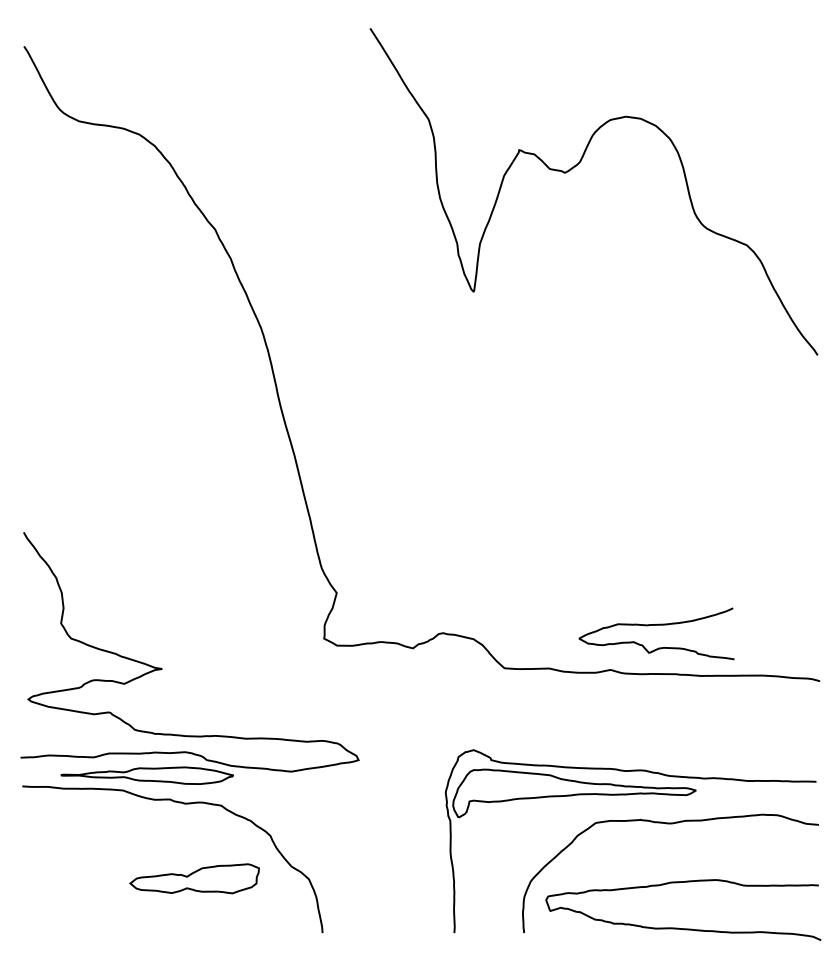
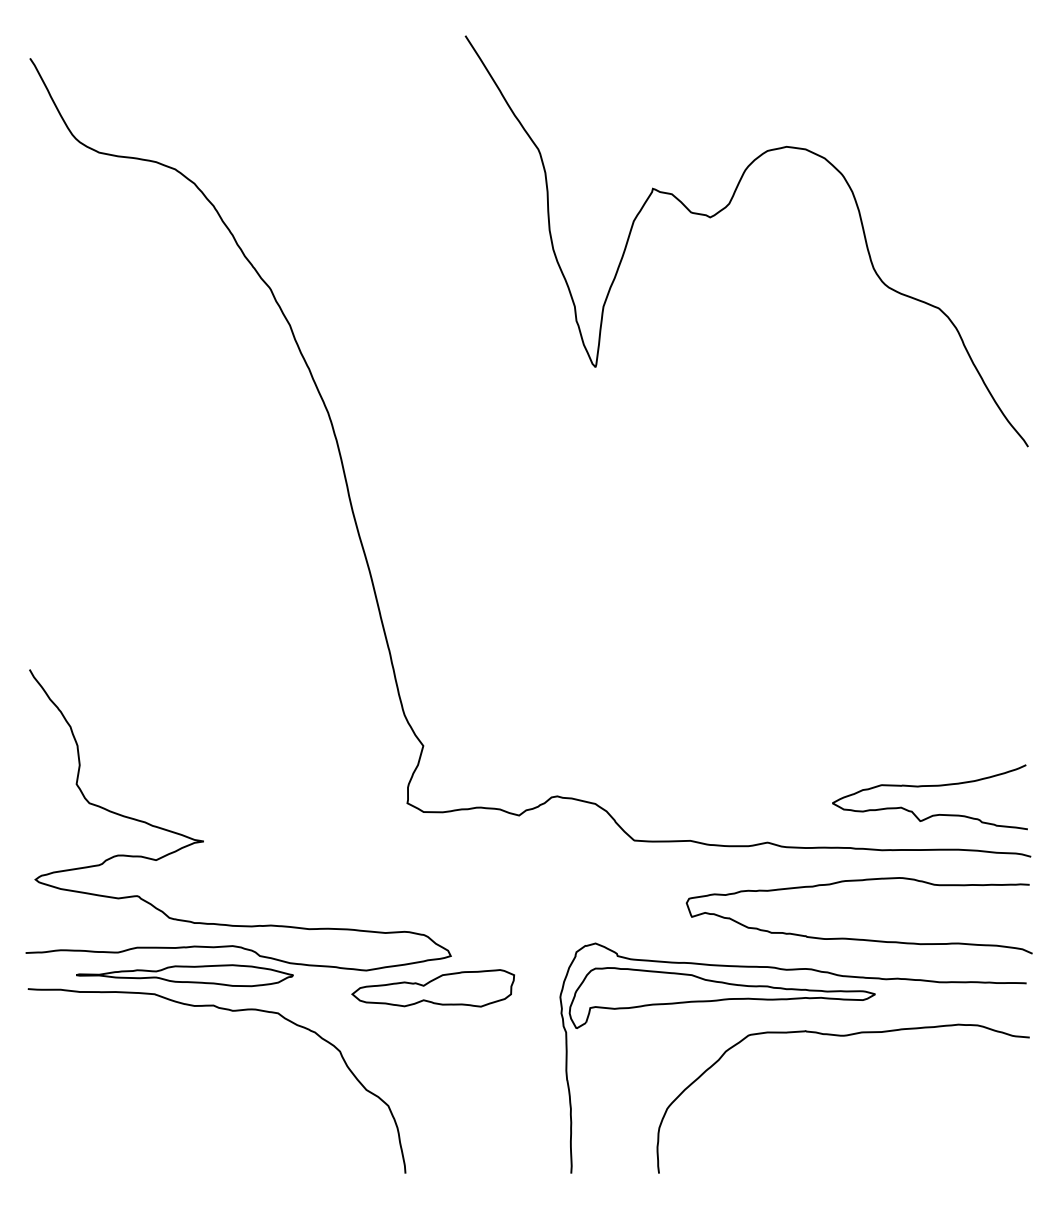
curve: (656, 625) -> (929, 786), moved
part: (194, 878) -> (433, 987), moved
curve: (678, 927) -> (853, 937), moved

